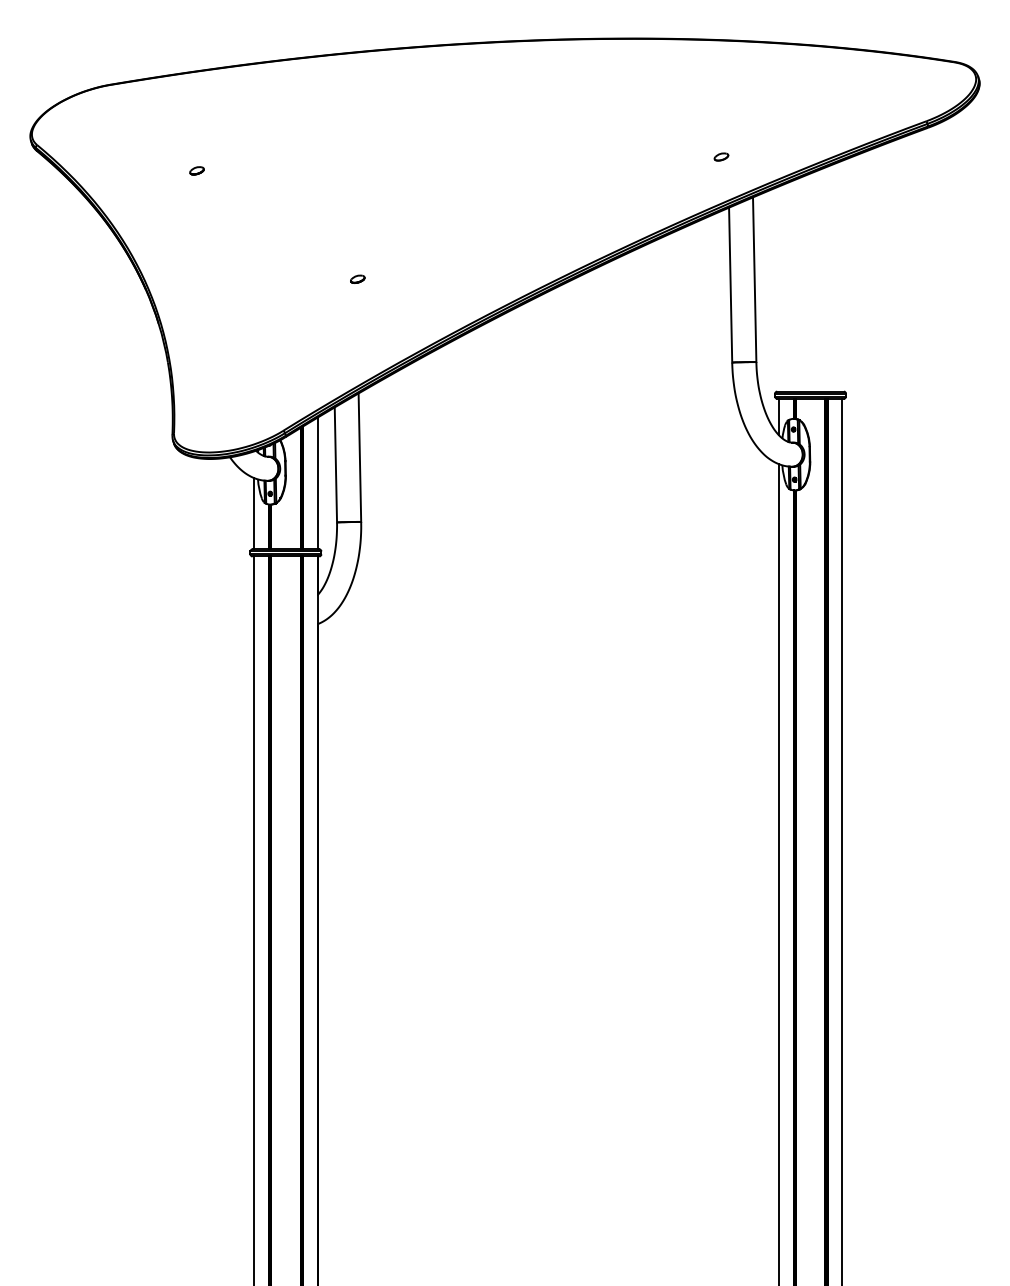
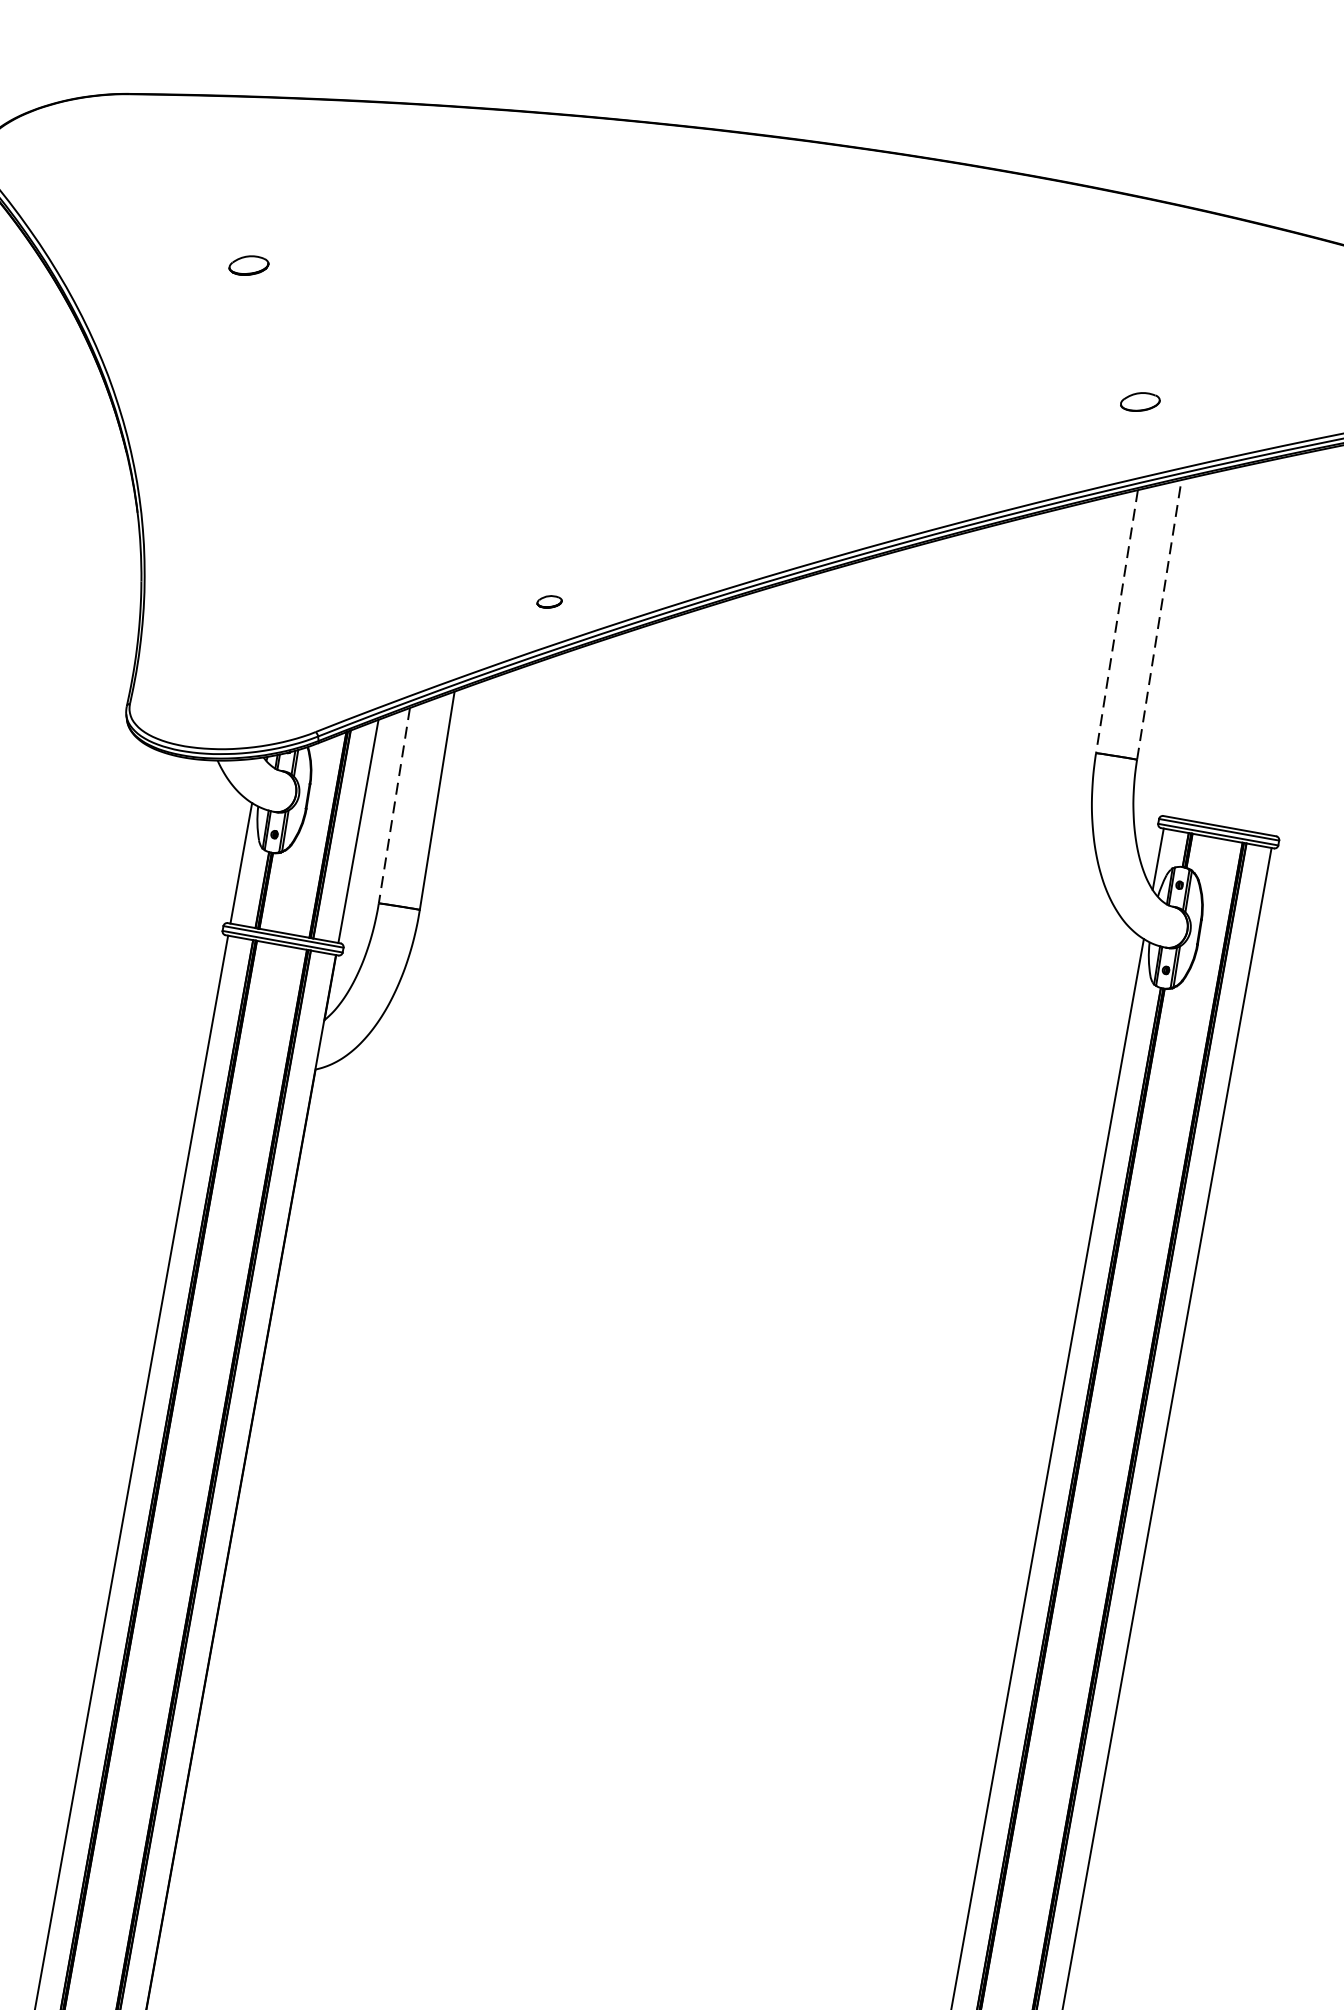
part: (721, 156) -> (1140, 401), size x1.6
part: (196, 170) -> (248, 265), size x1.6
part: (357, 278) -> (549, 600), moved
line: (754, 279) -> (1159, 619), solid -> dashed
line: (730, 285) -> (1116, 622), solid -> dashed
line: (335, 464) -> (393, 804), solid -> dashed

